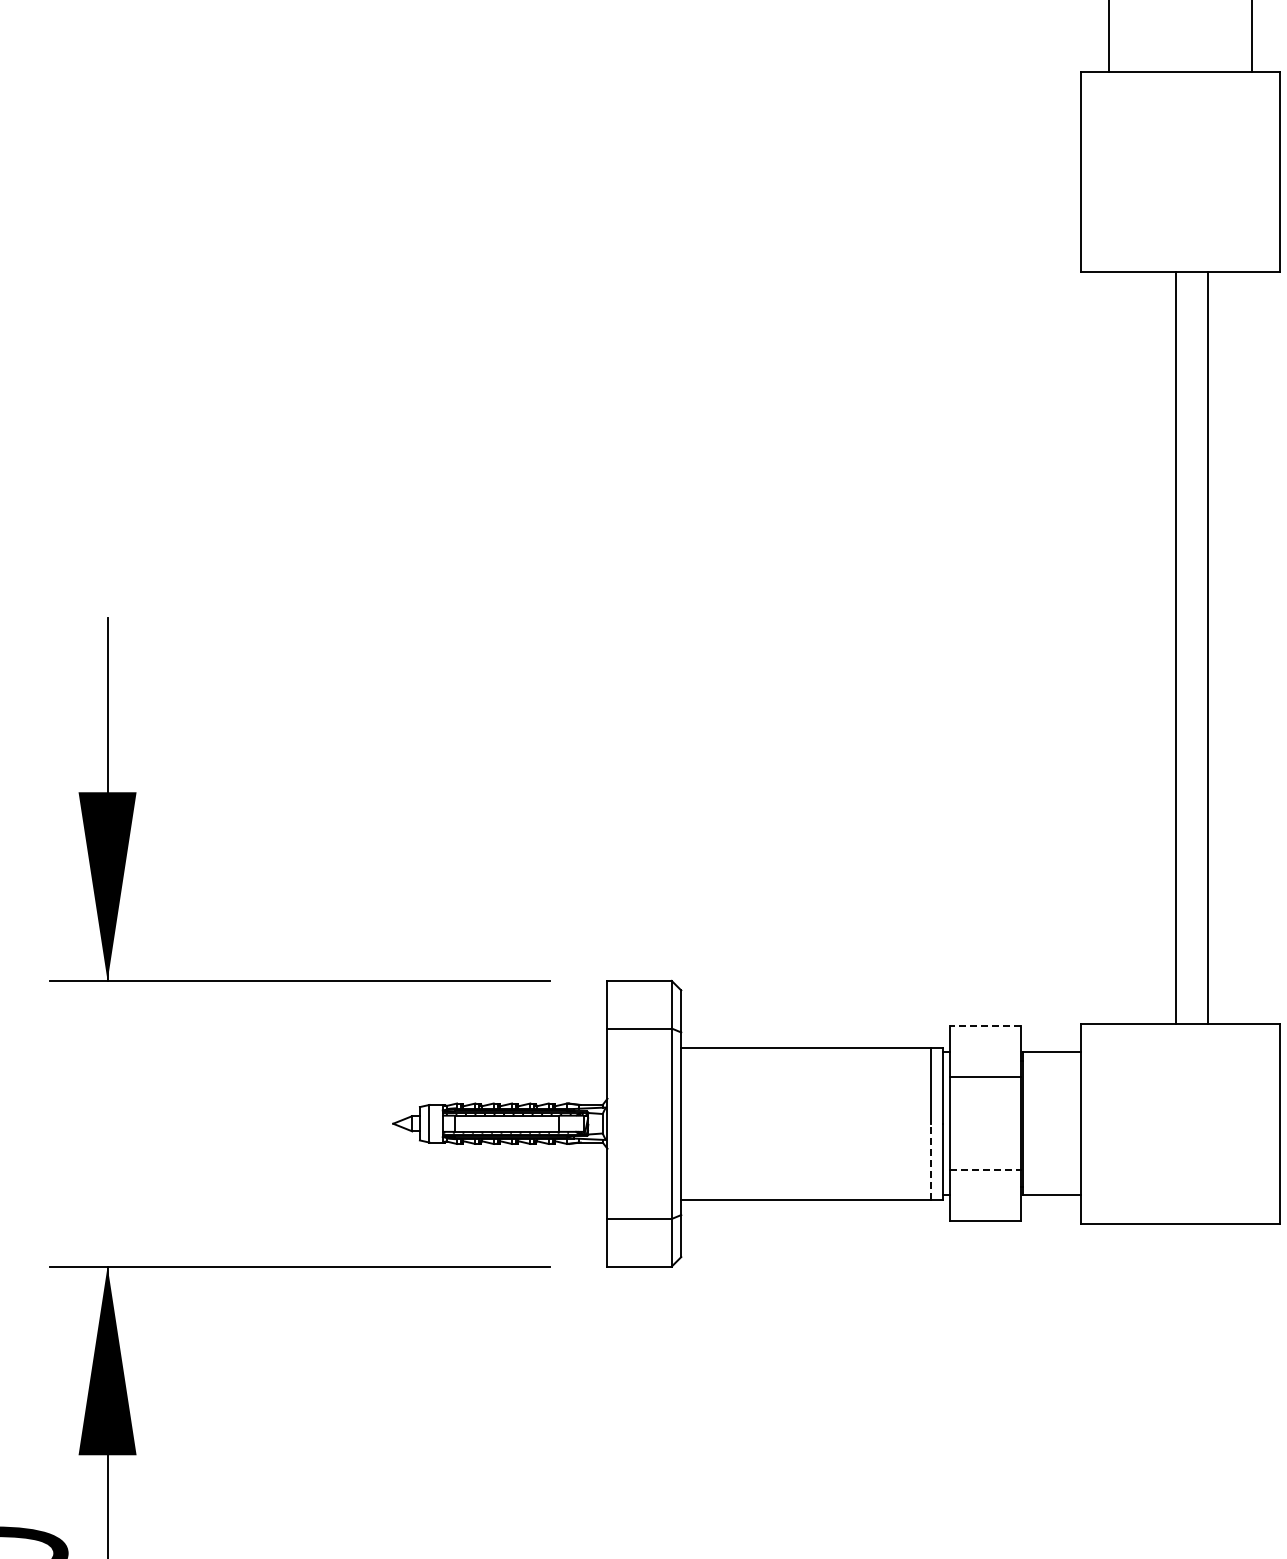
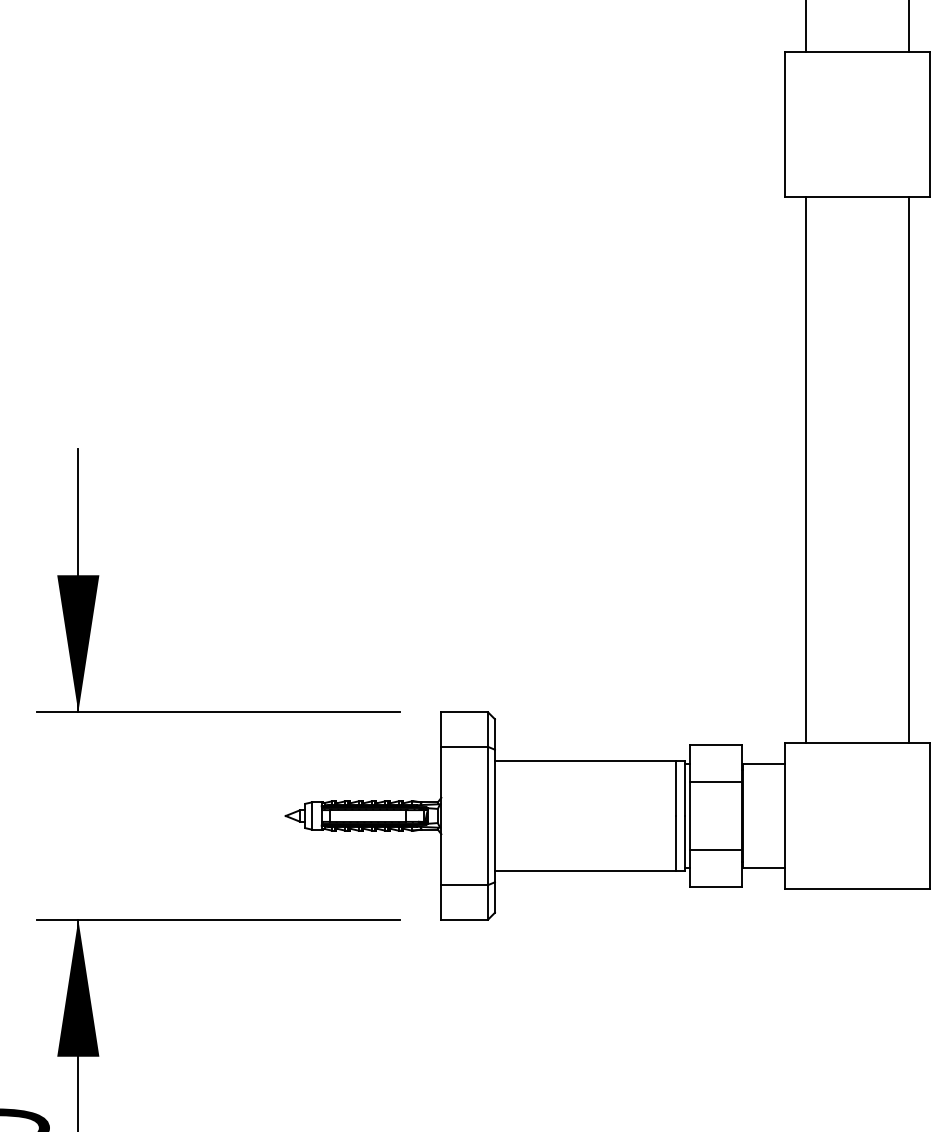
line: (1176, 647) -> (805, 470), moved
line: (1207, 647) -> (909, 470), moved
line: (985, 1026) -> (715, 745), dashed -> solid
line: (931, 1161) -> (676, 843), dashed -> solid
line: (985, 1170) -> (715, 849), dashed -> solid

